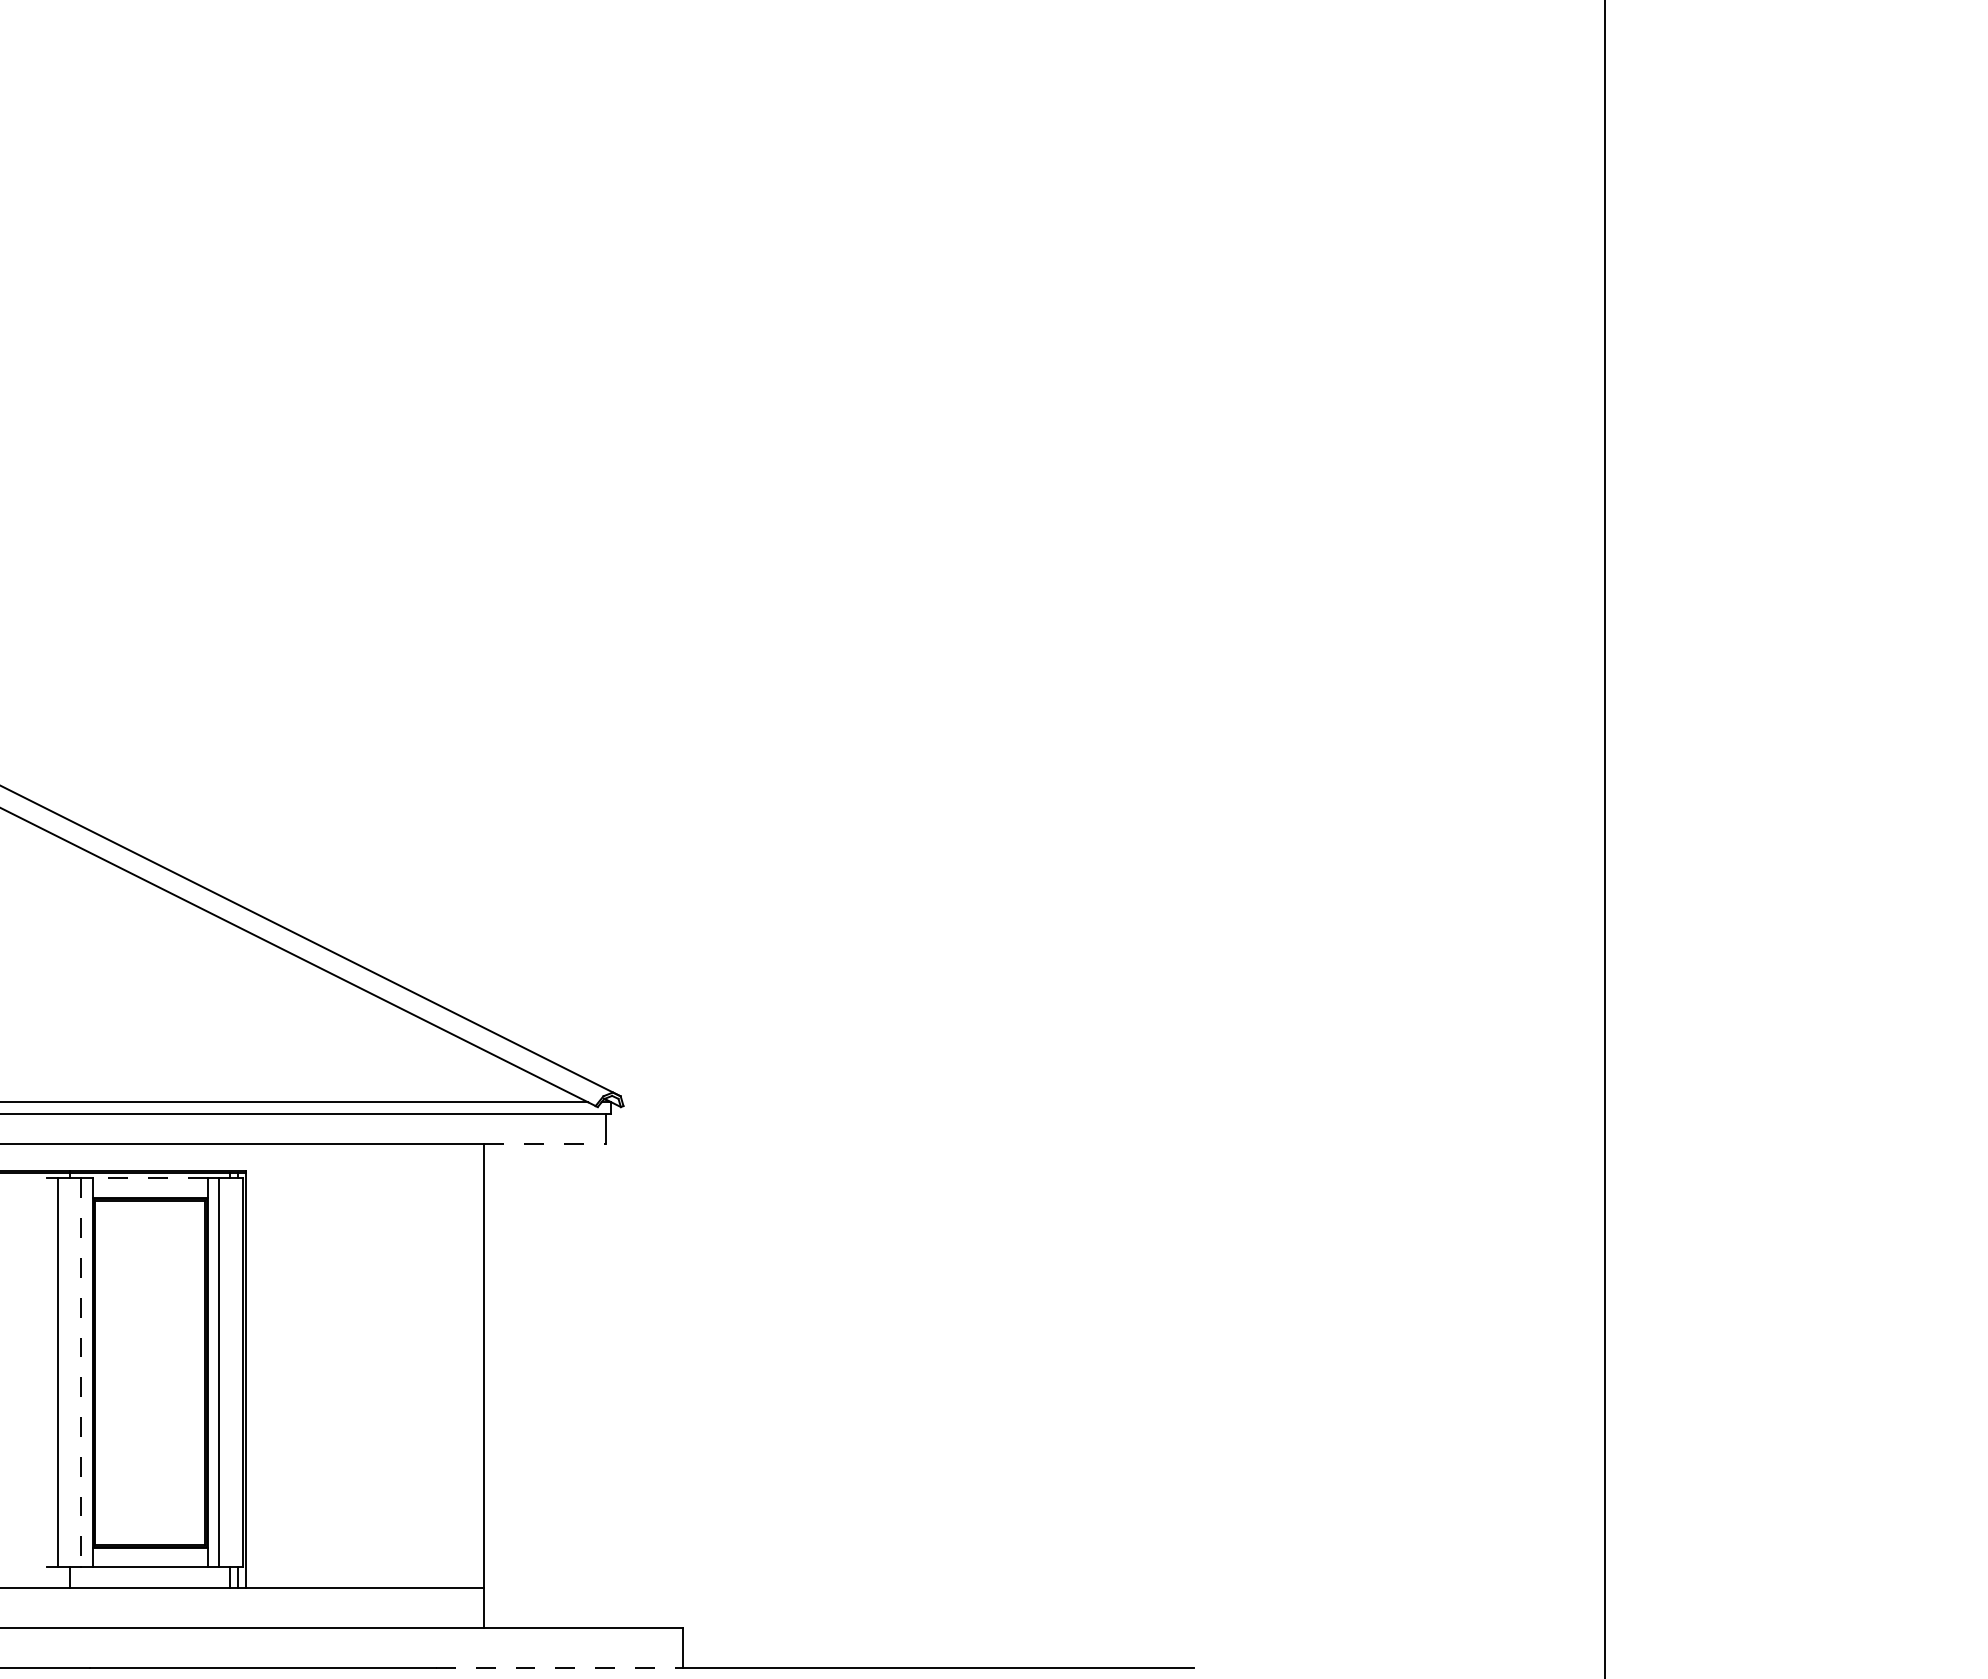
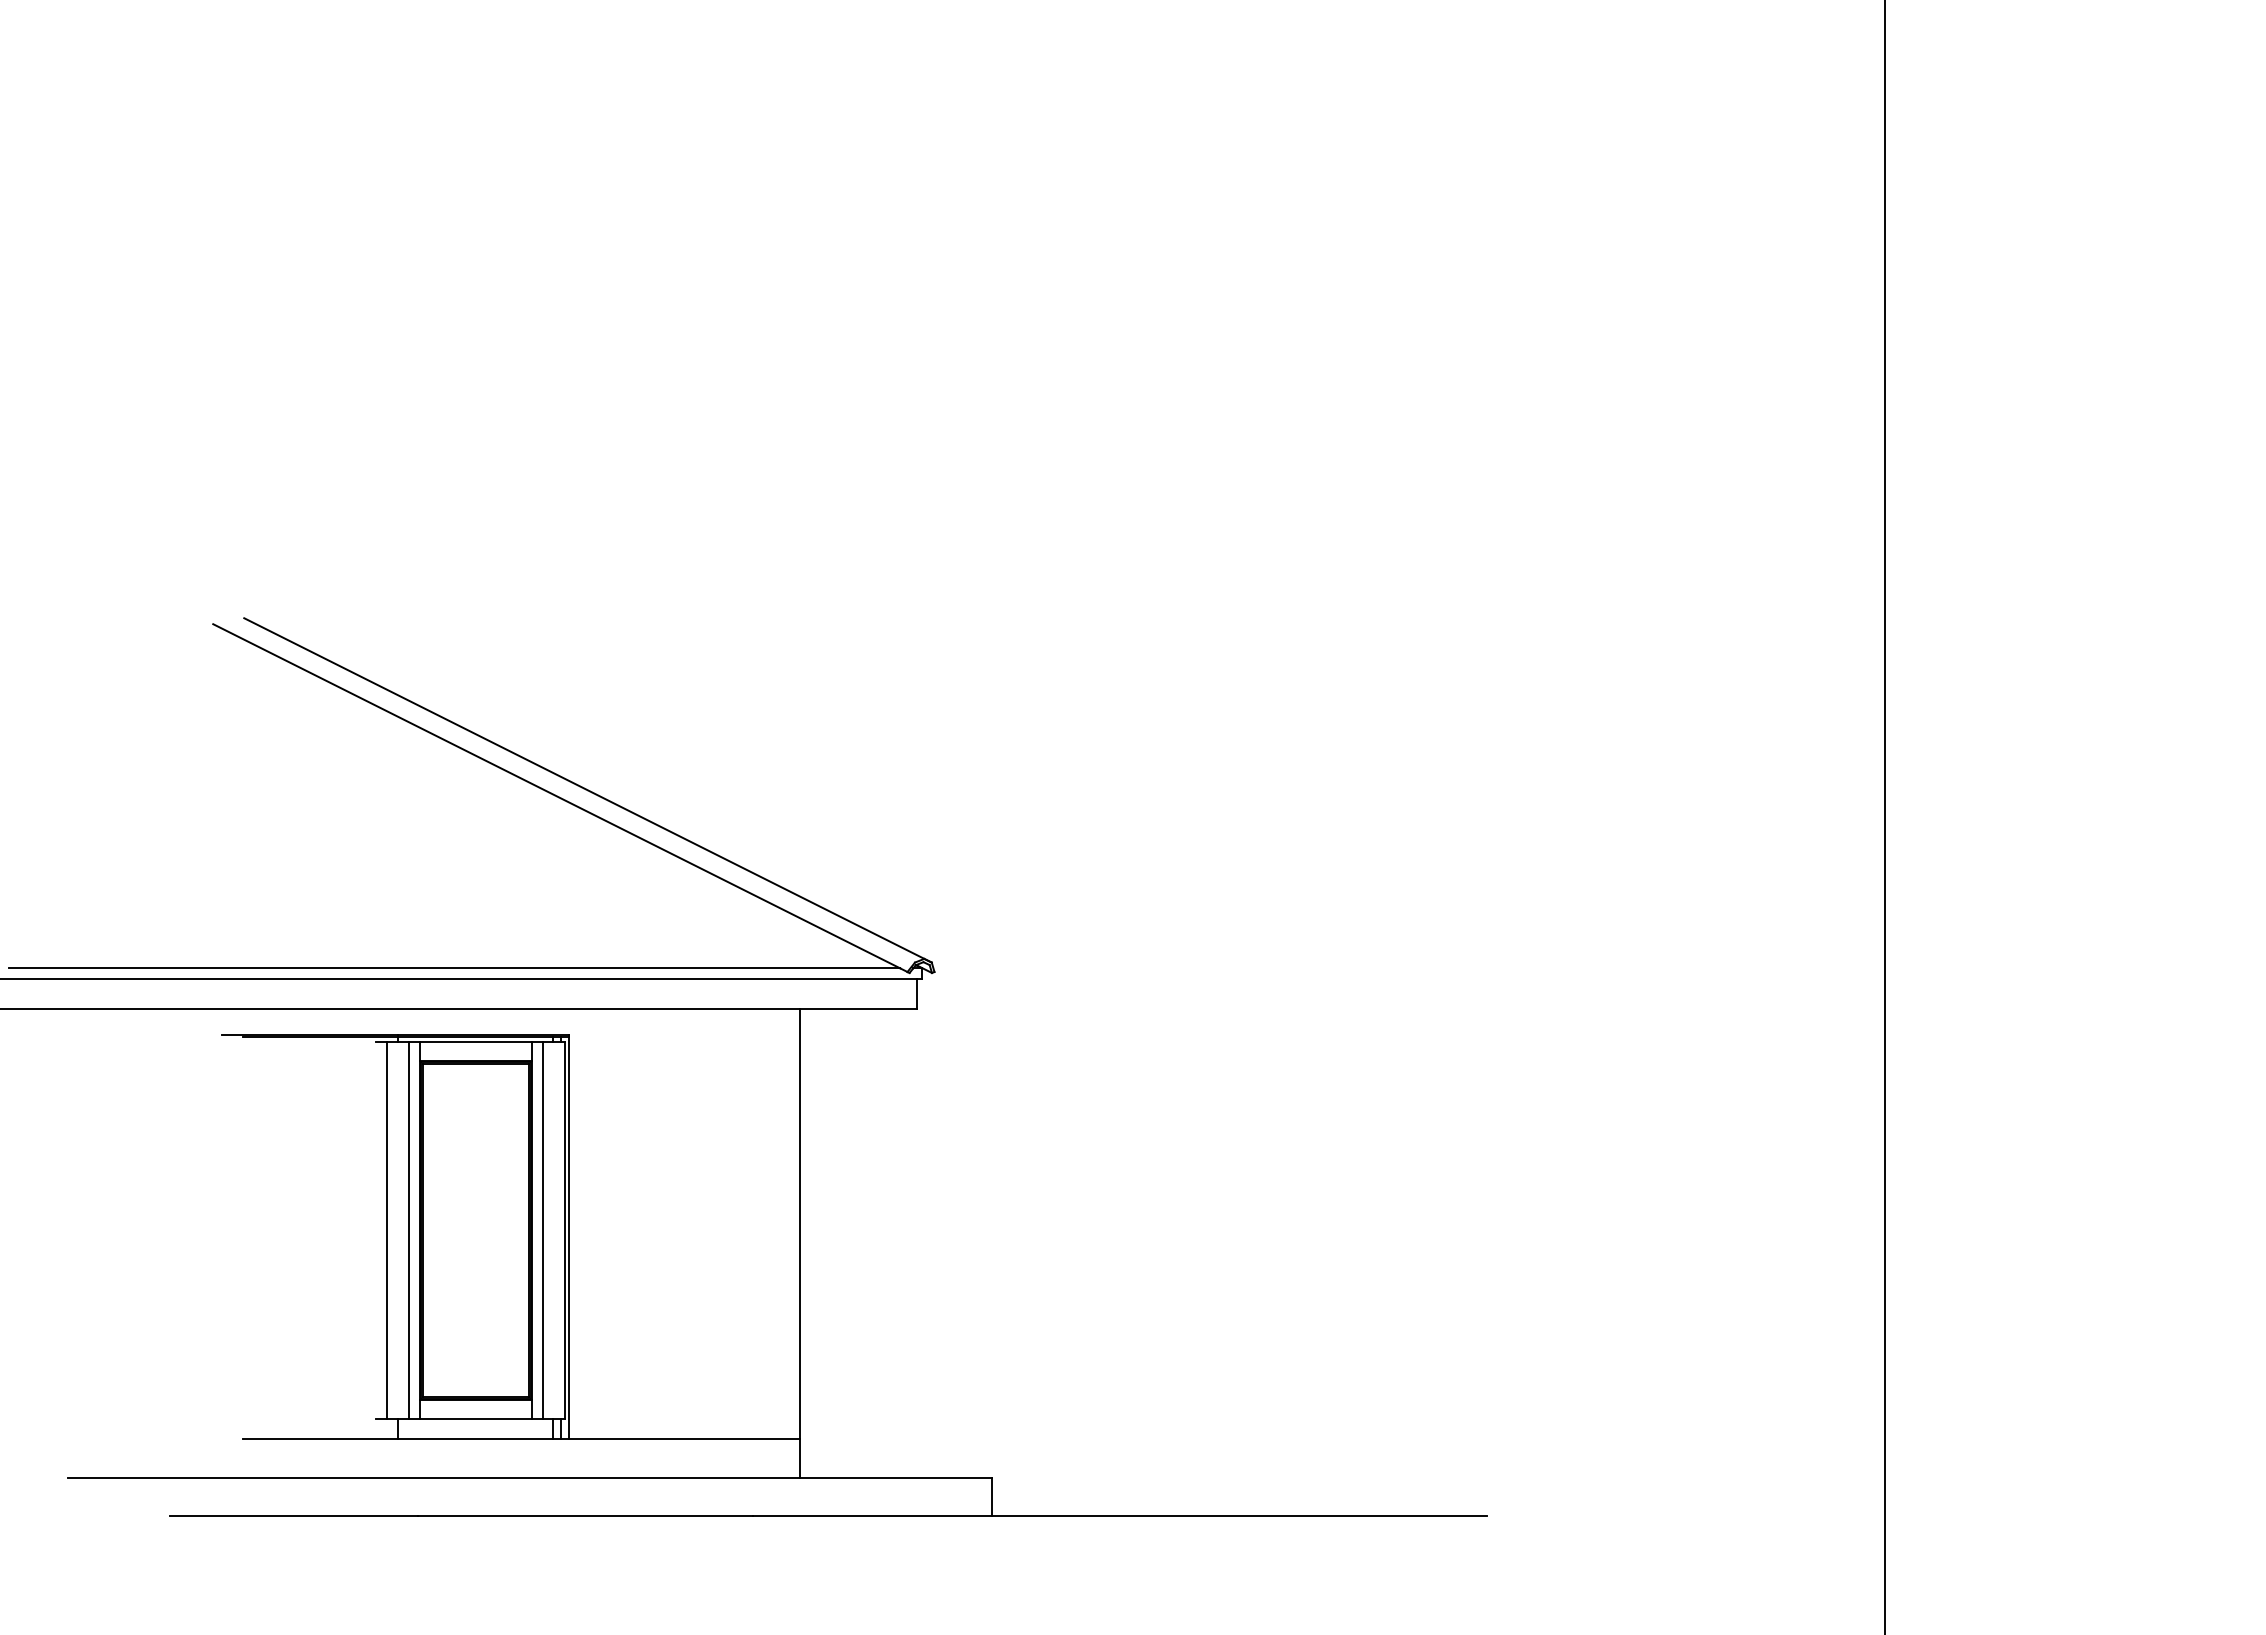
line: (545, 1143) -> (858, 1008), dashed -> solid
line: (150, 1178) -> (476, 1042), dashed -> solid
line: (81, 1372) -> (409, 1230), dashed -> solid
line: (559, 1668) -> (872, 1516), dashed -> solid

